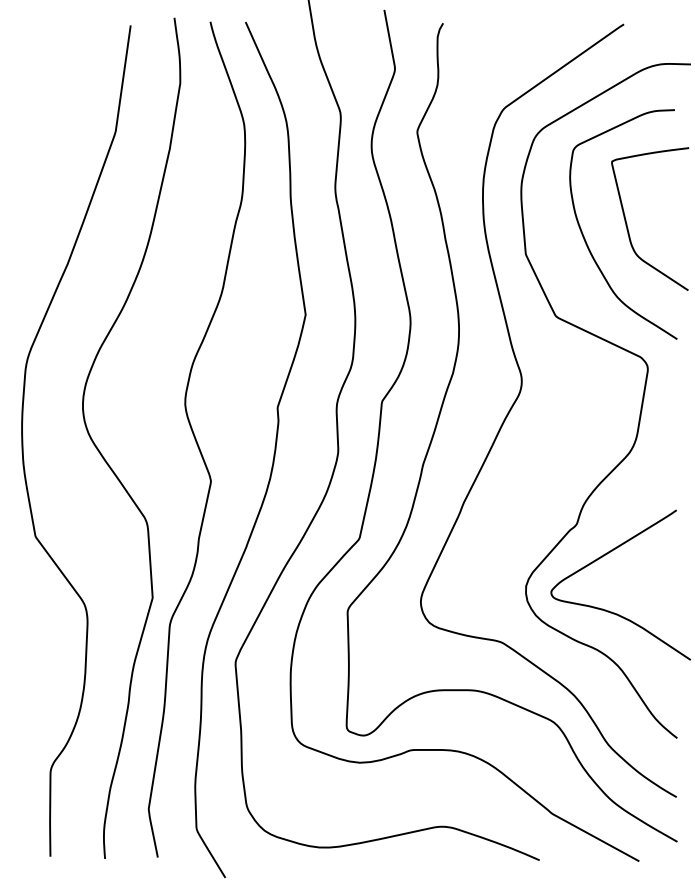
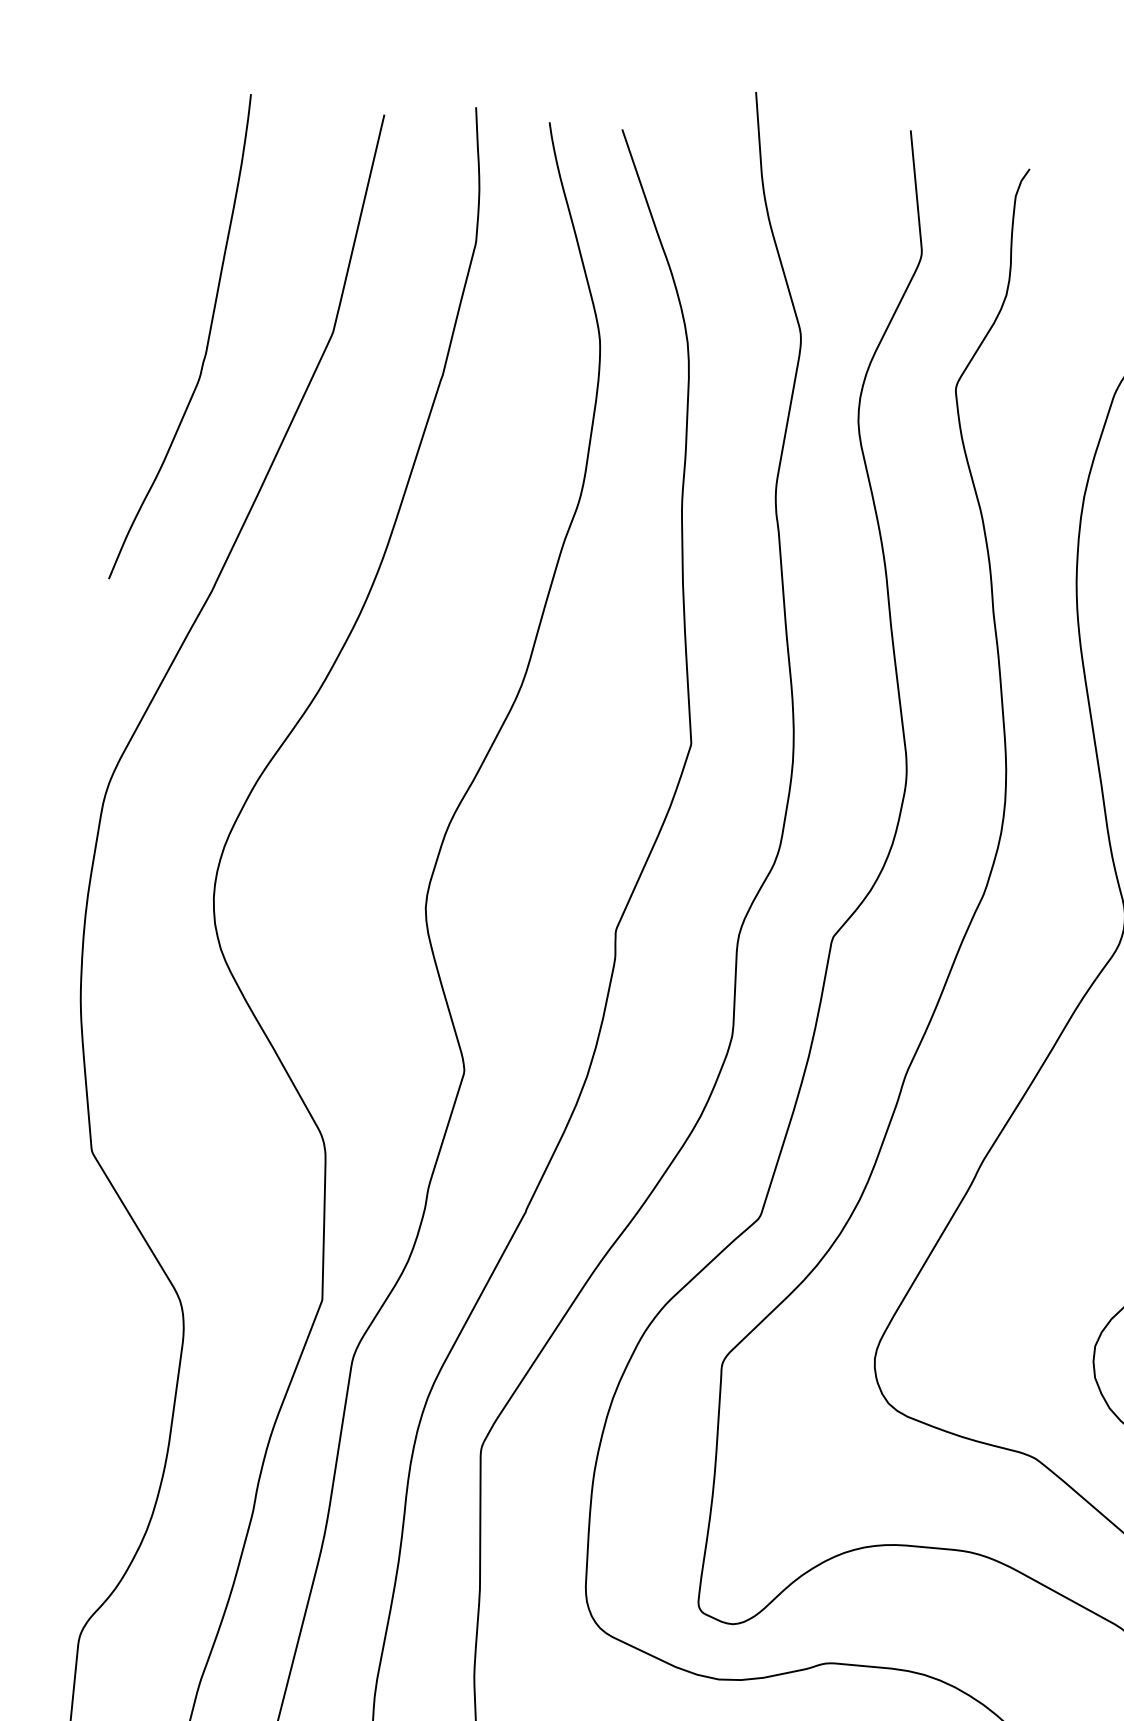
curve: (54, 144) -> (204, 346), added

